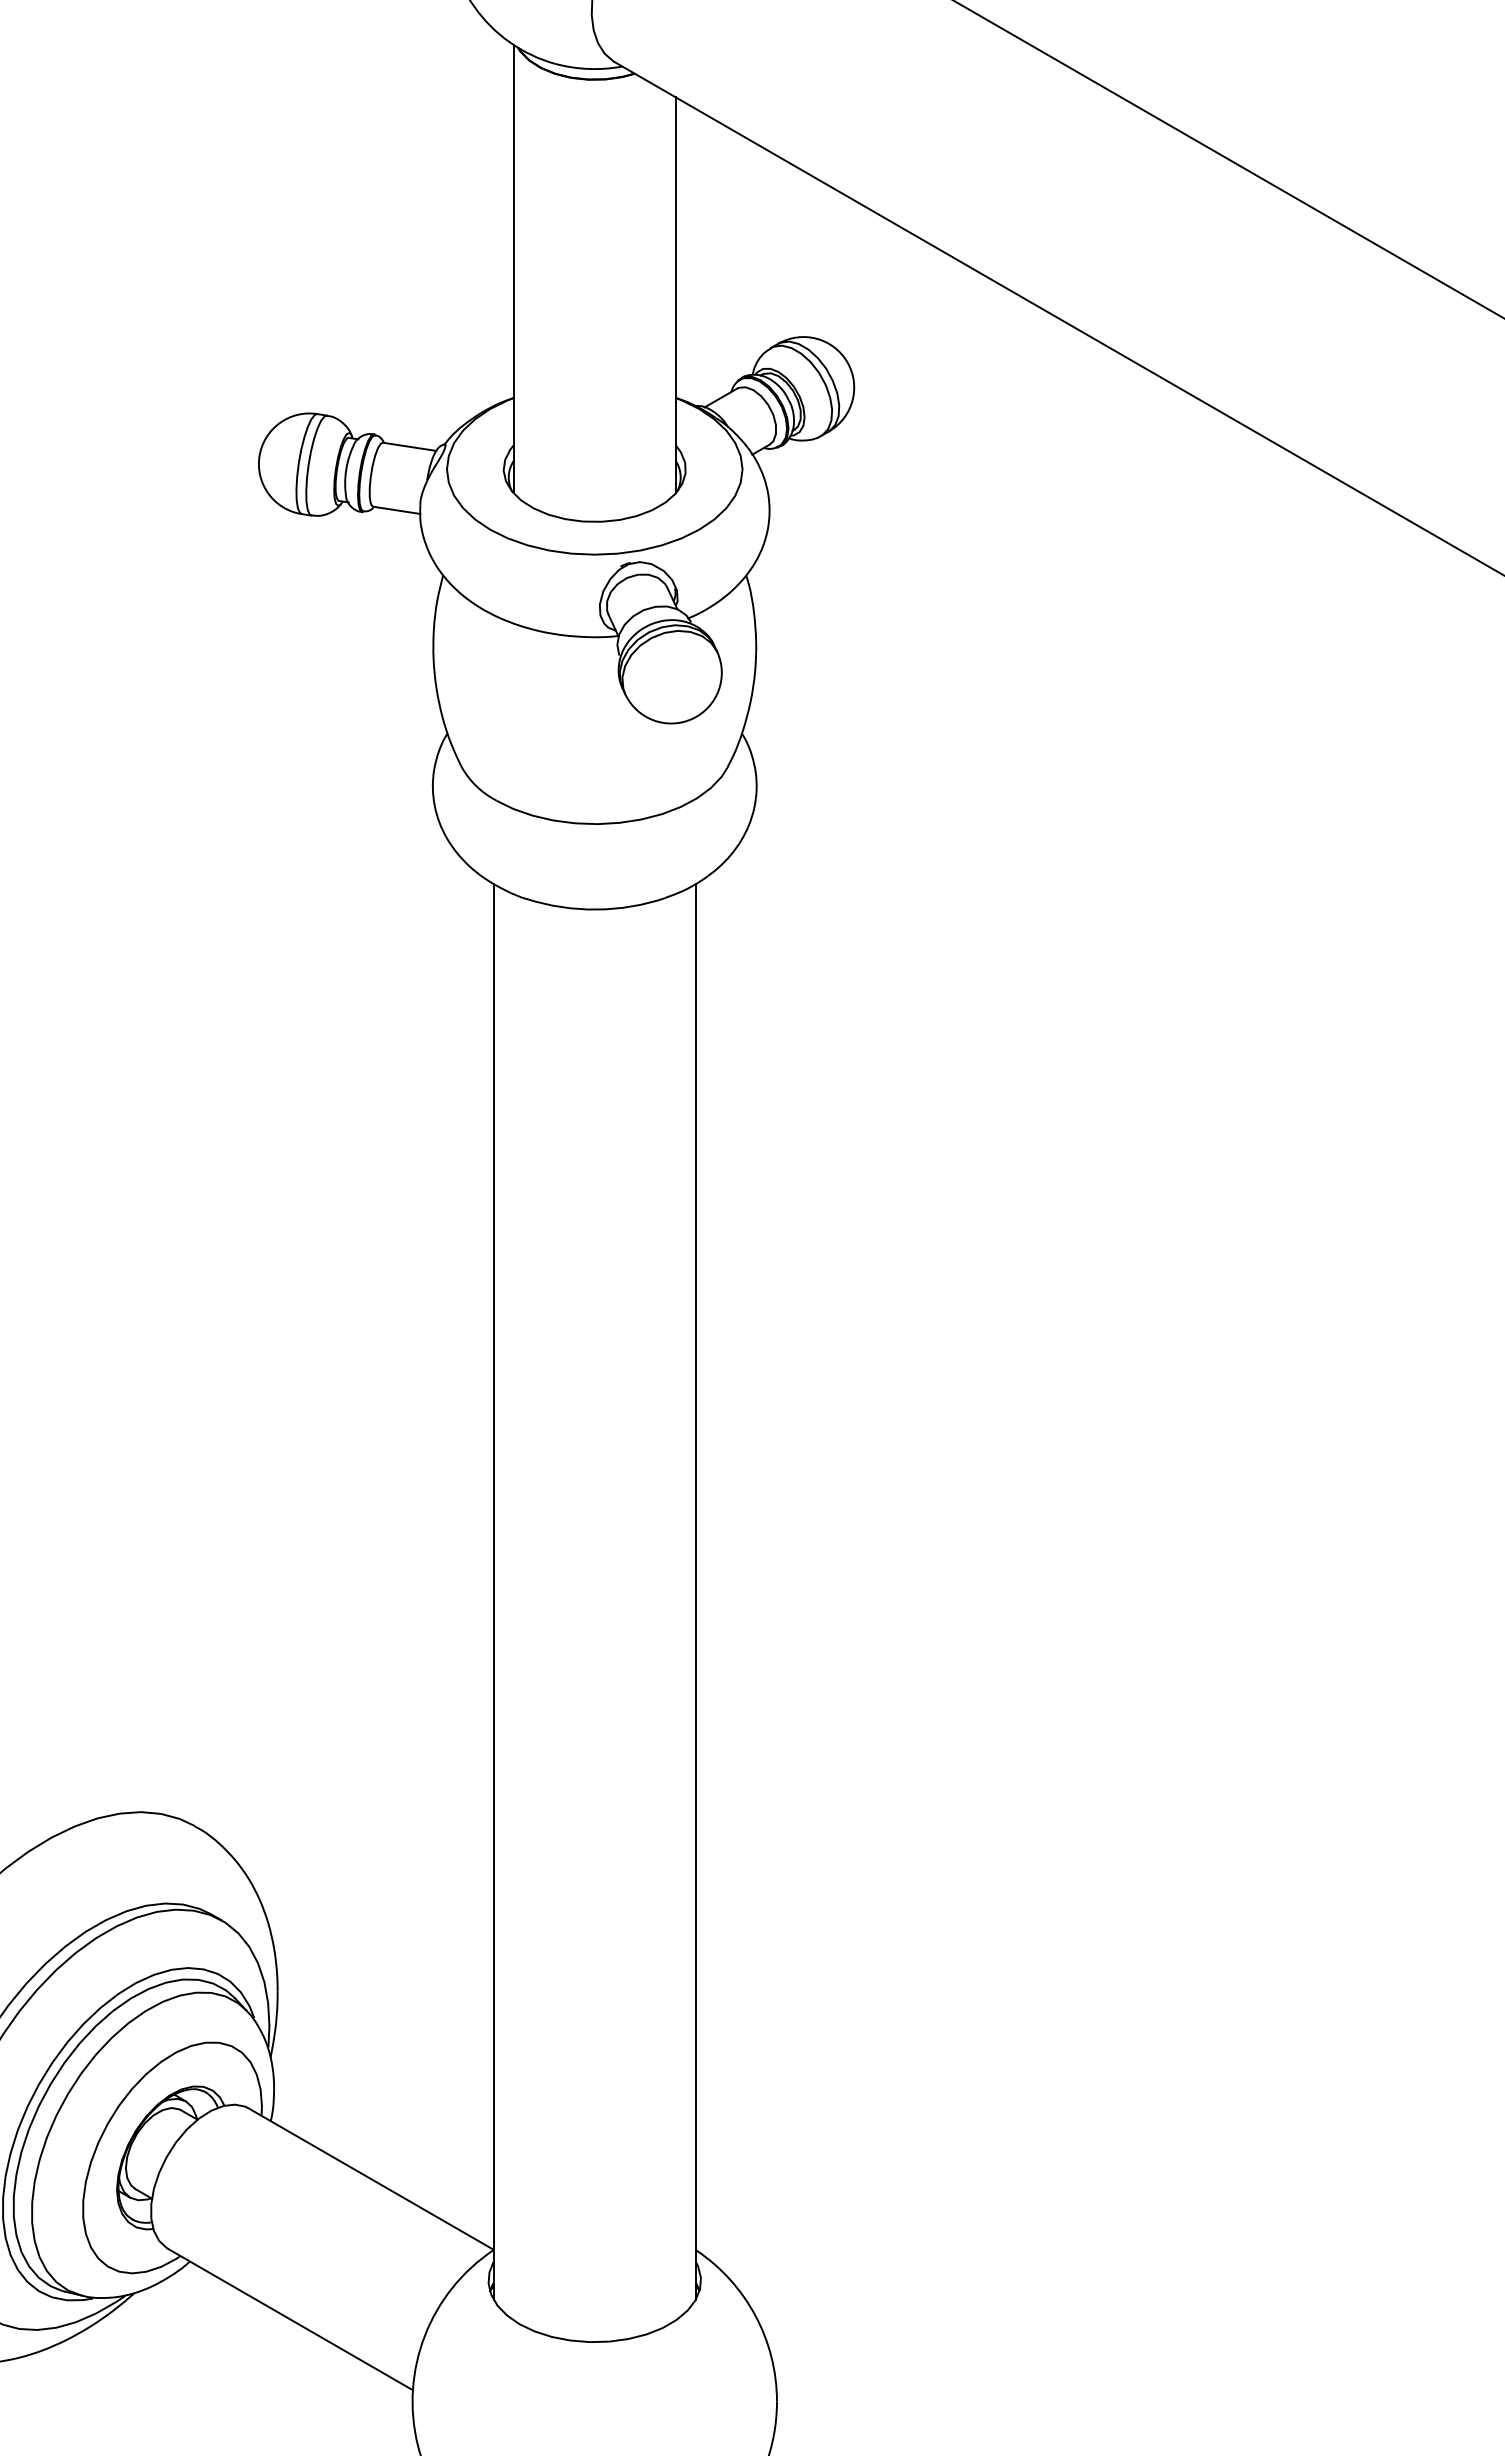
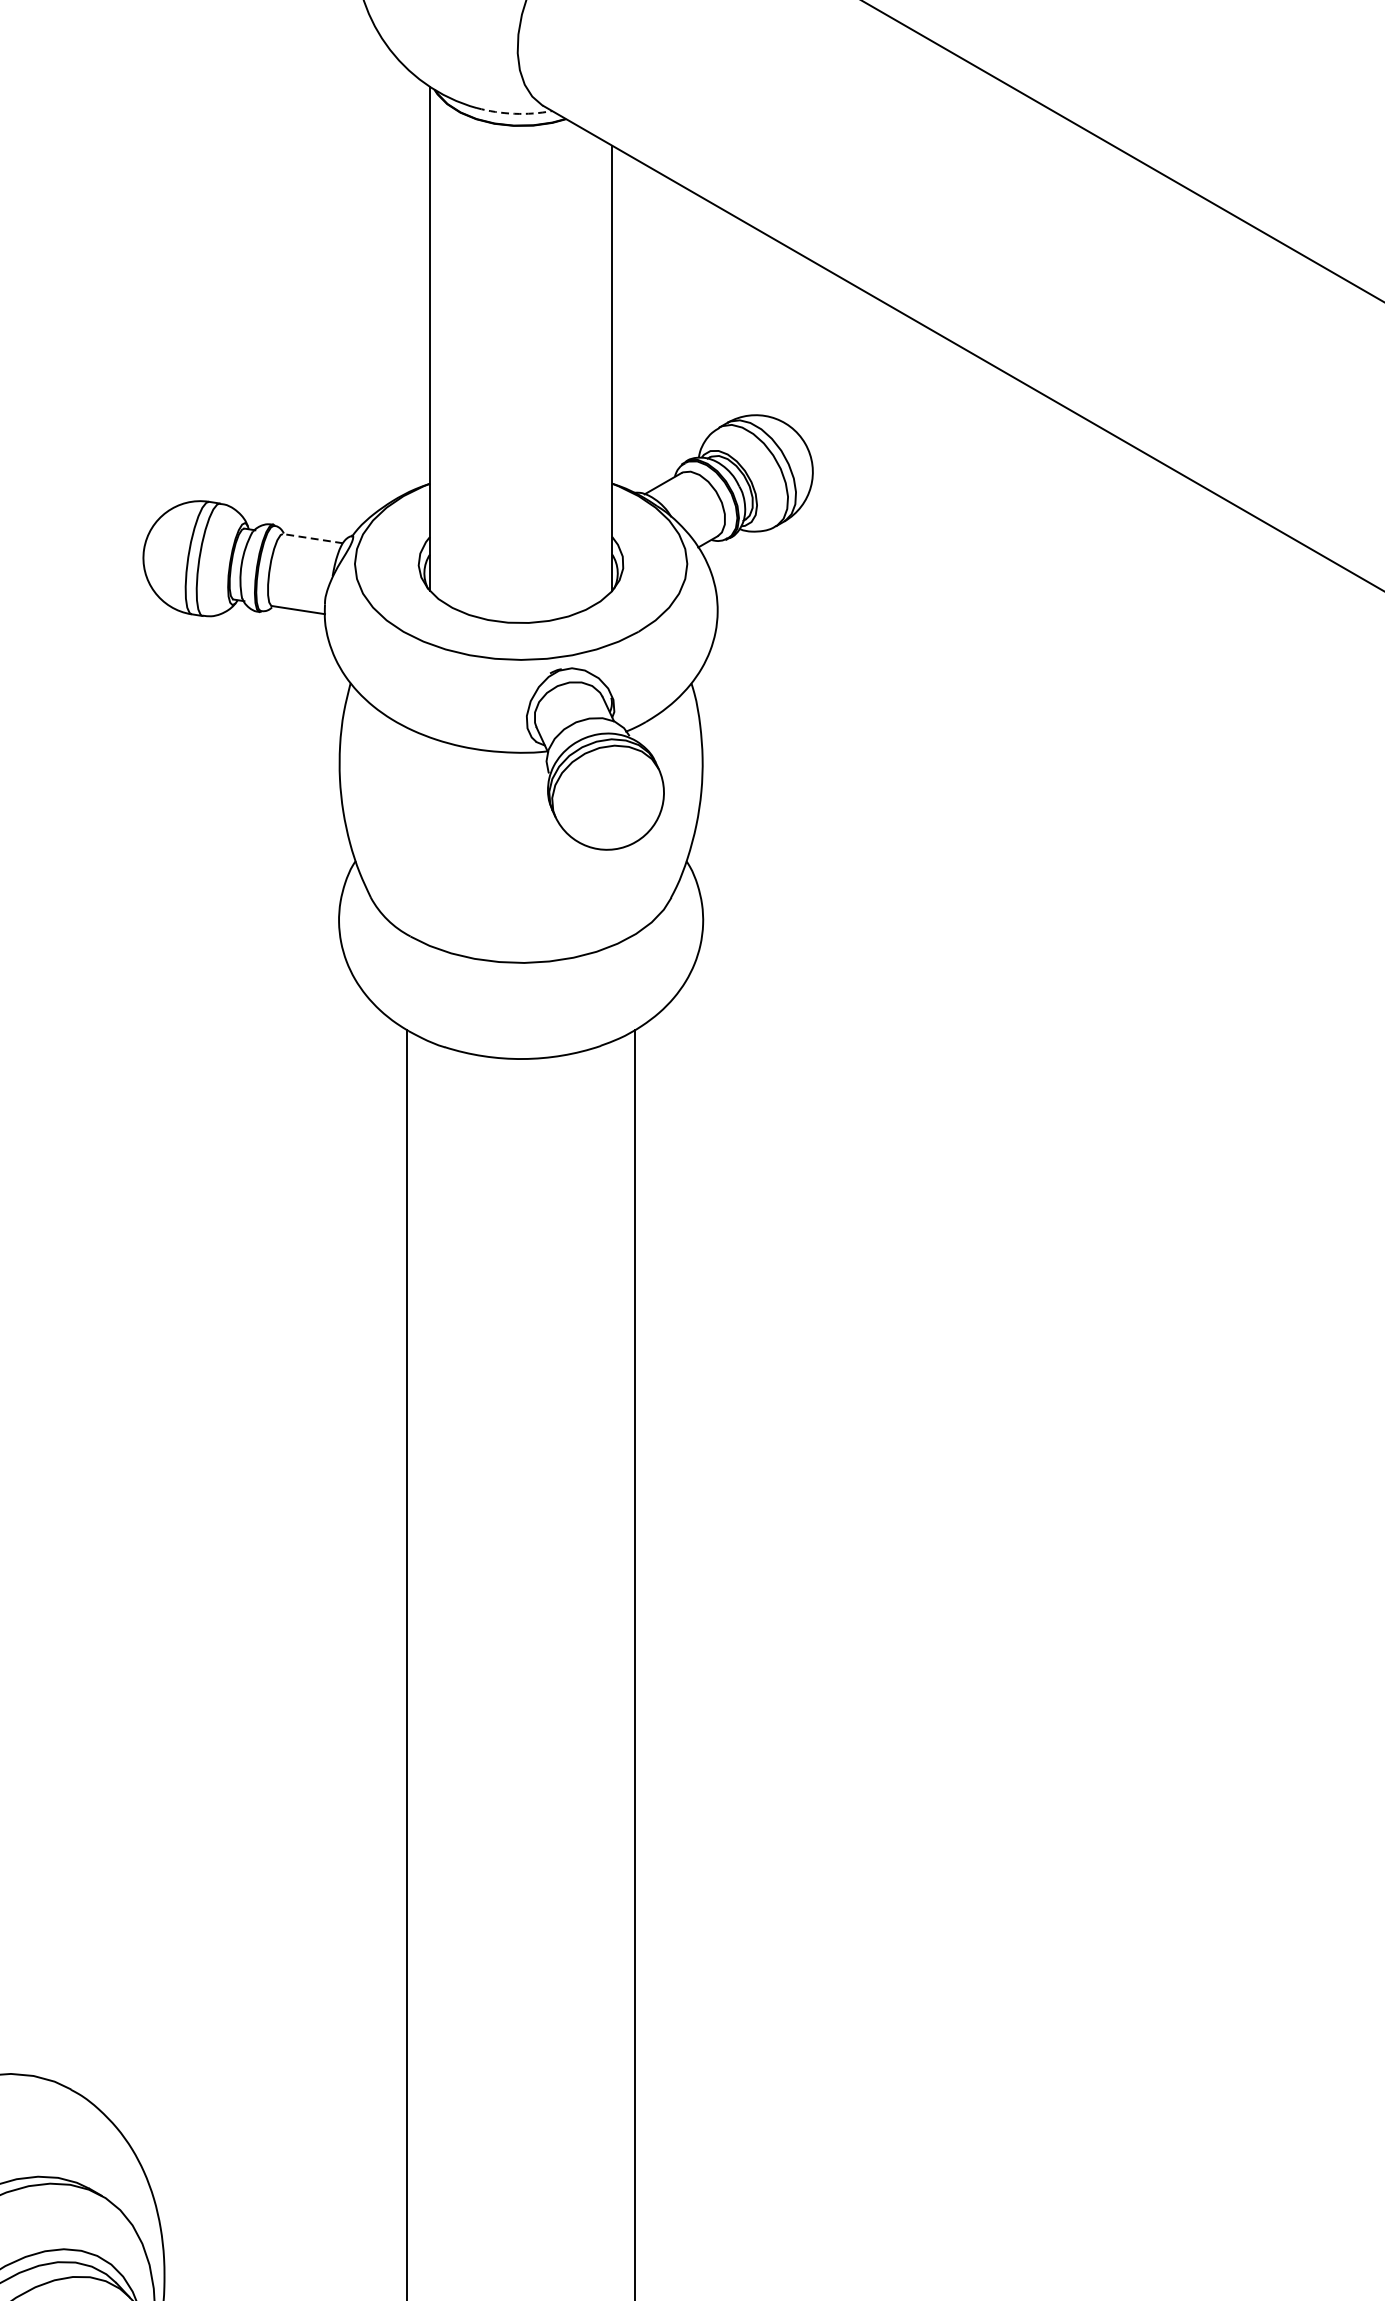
arc: (588, 68) -> (514, 113), solid -> dashed
line: (409, 446) -> (312, 538), solid -> dashed

